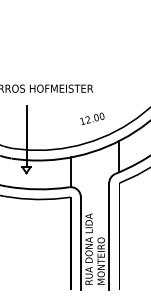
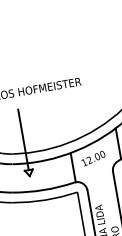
text: (92, 118) -> (93, 158), moved

